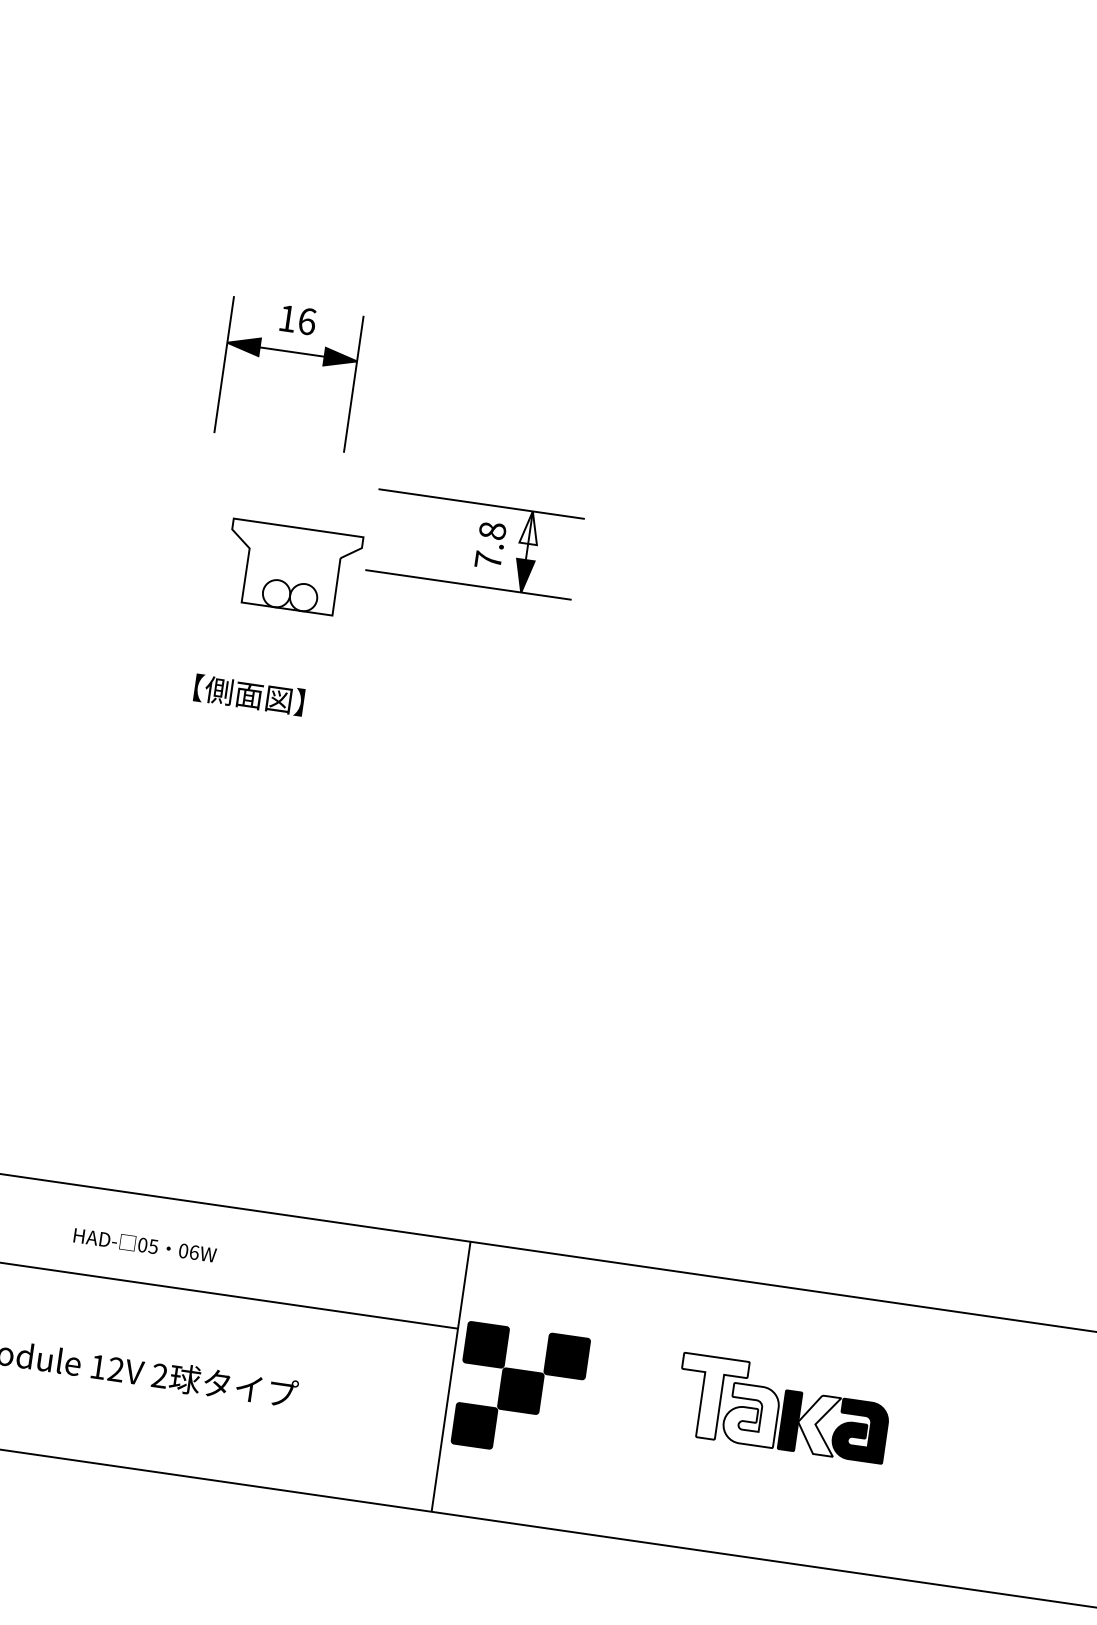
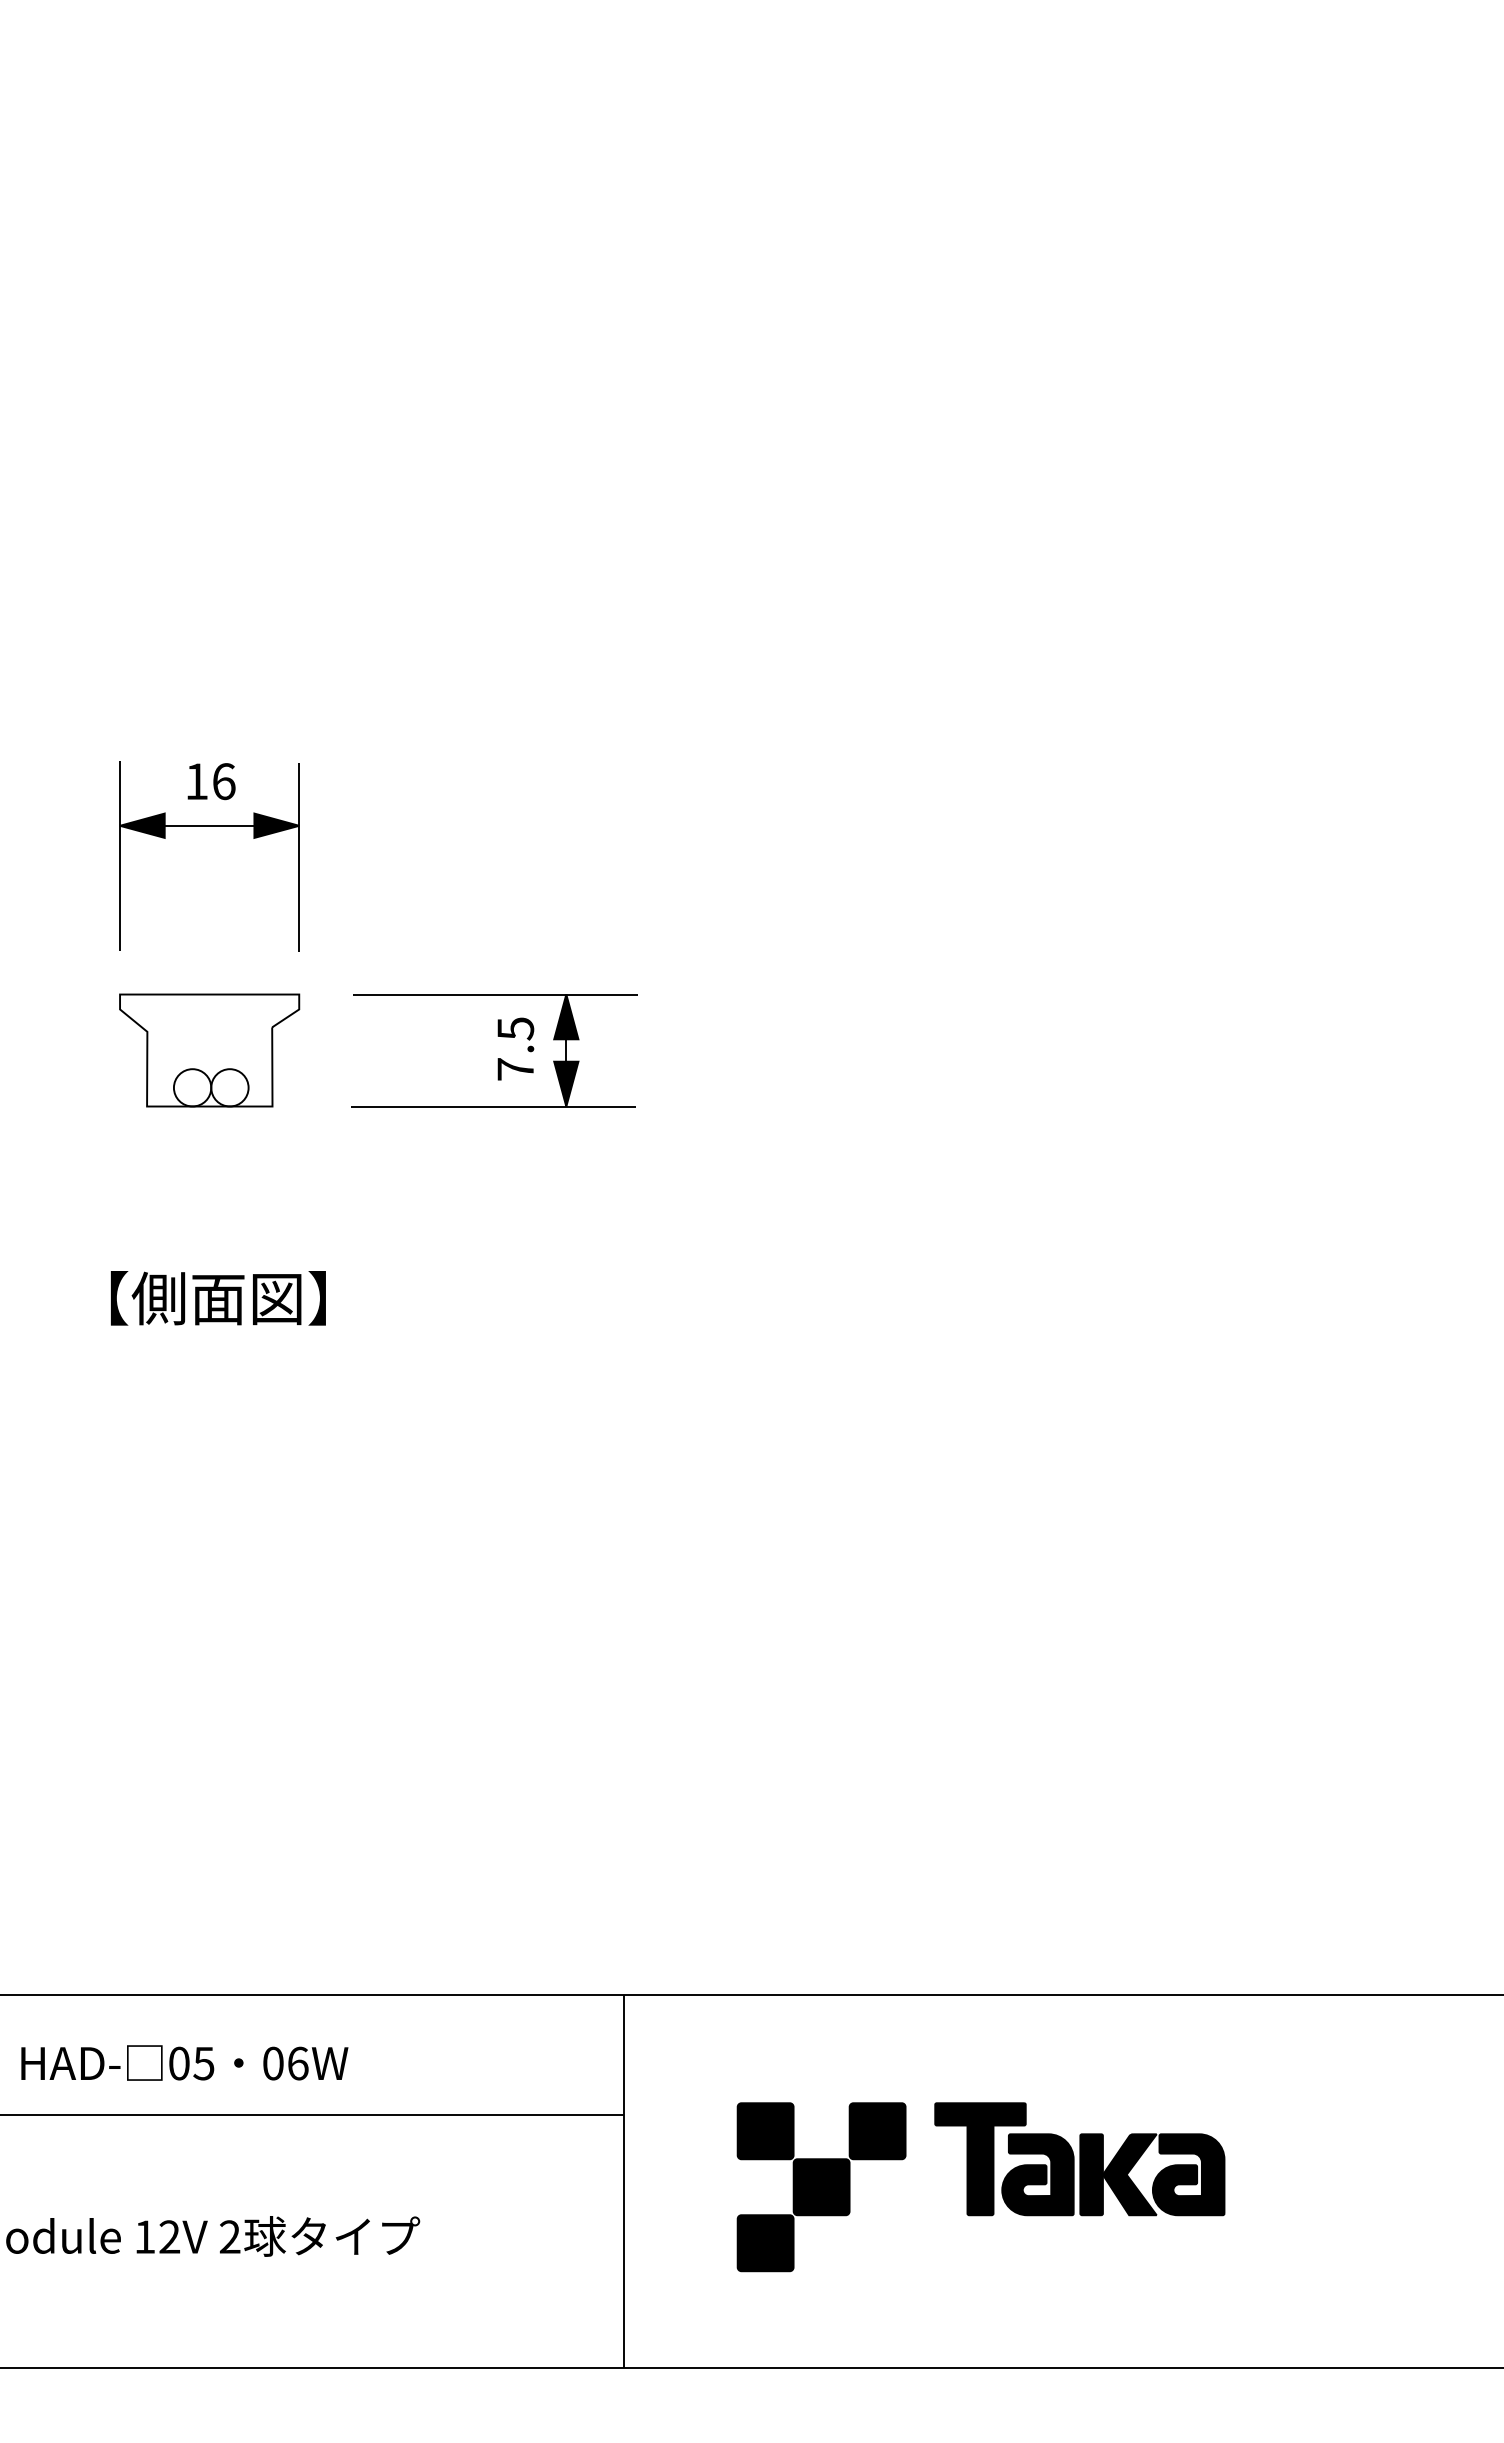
fill: (530, 527) -> (566, 1016), added
text: (492, 530) -> (515, 1028), 7.8 -> 7.5
part: (292, 568) -> (209, 1050), moved
part: (249, 695) -> (218, 1298), size x1.43
part: (144, 1244) -> (184, 2062), size x1.67
part: (520, 1391) -> (821, 2187), moved
fill: (711, 1398) -> (980, 2159), added
fill: (750, 1414) -> (1037, 2174), added
fill: (817, 1424) -> (1129, 2174), added

